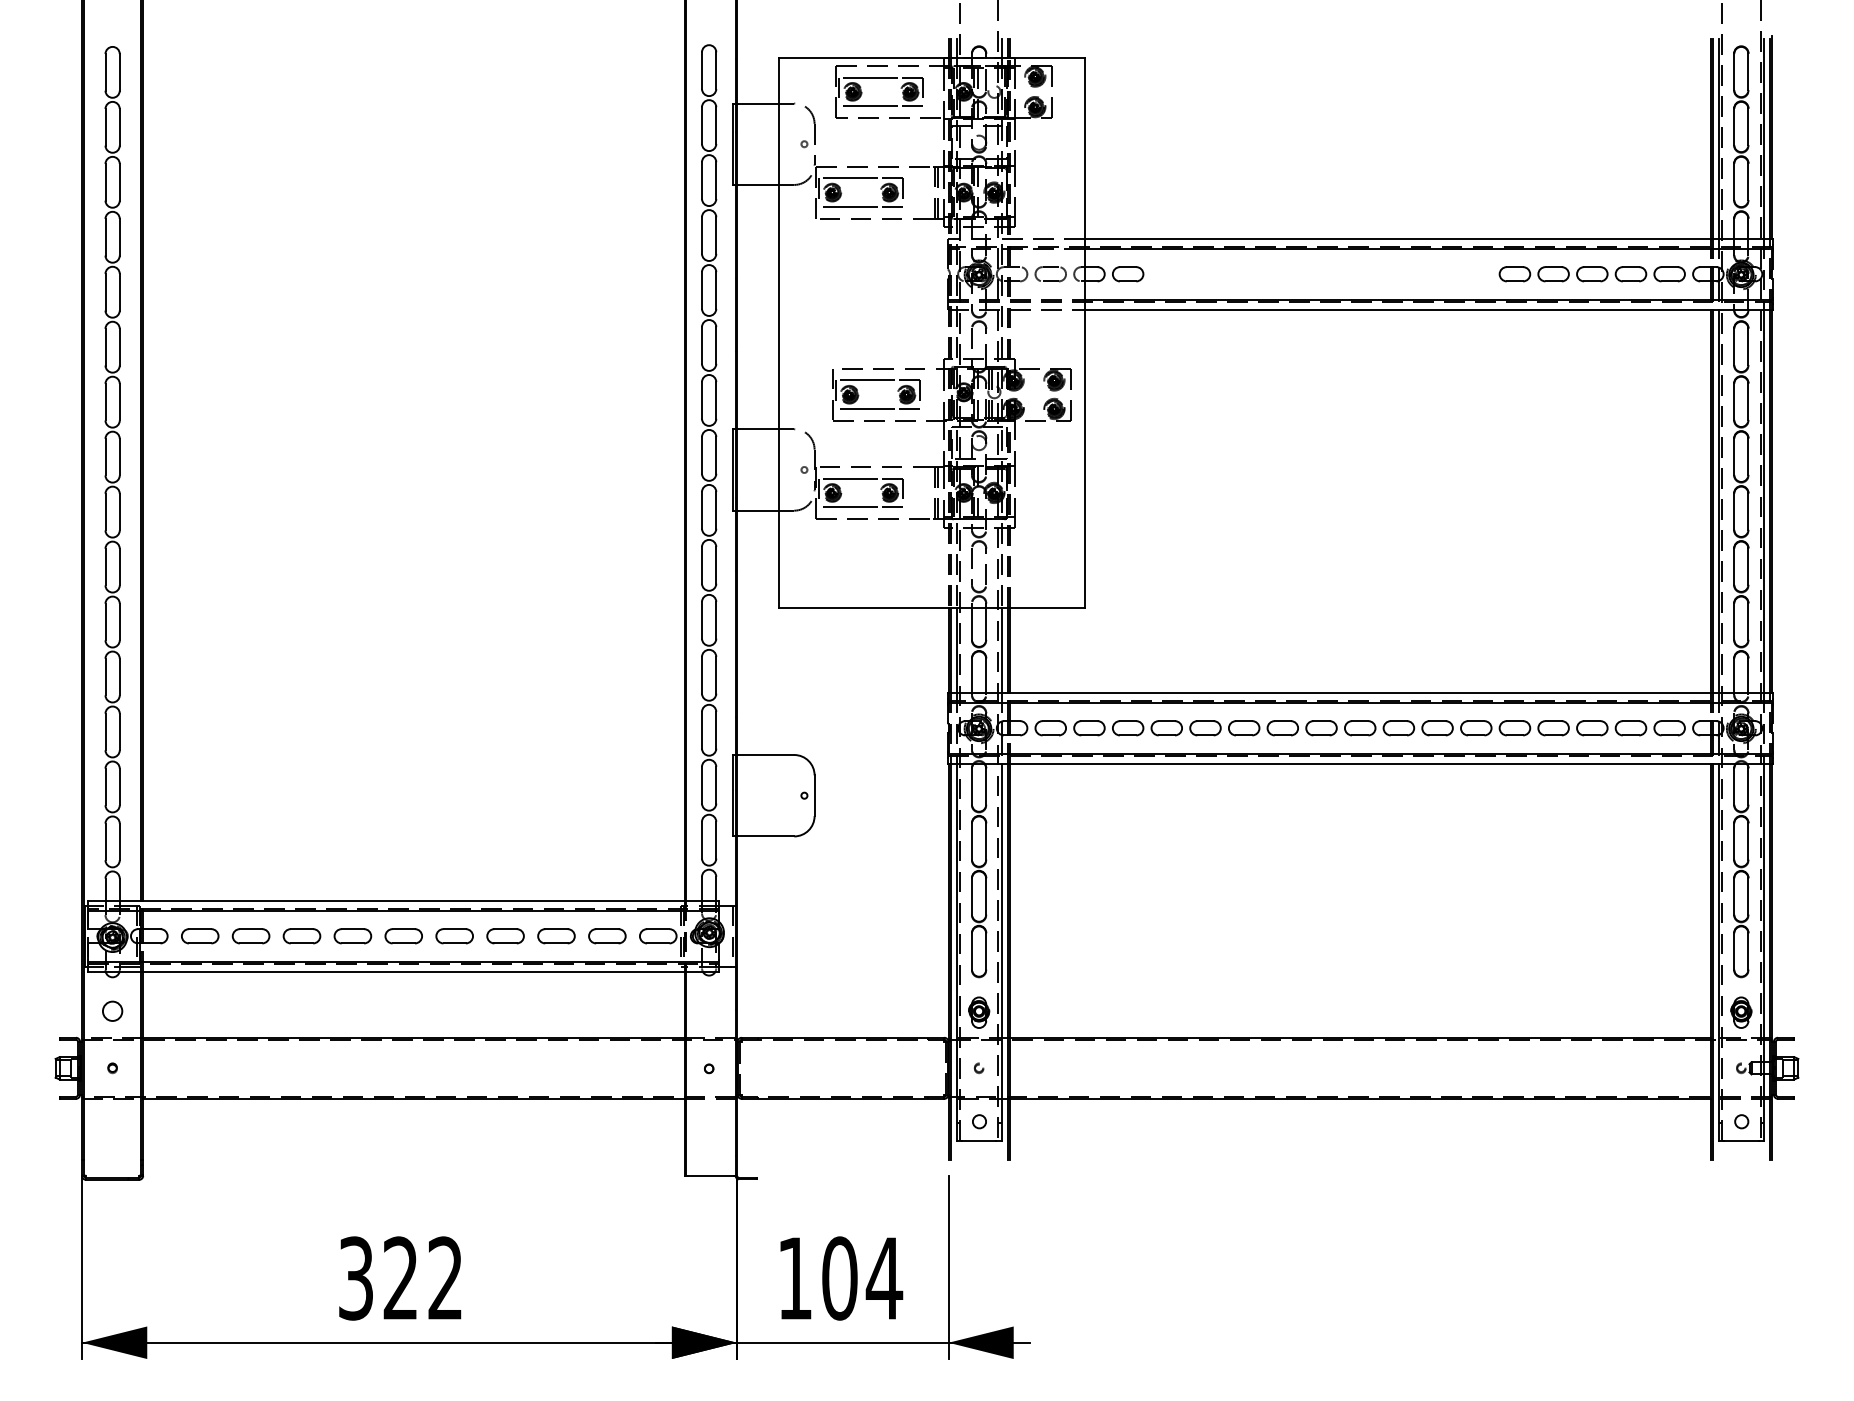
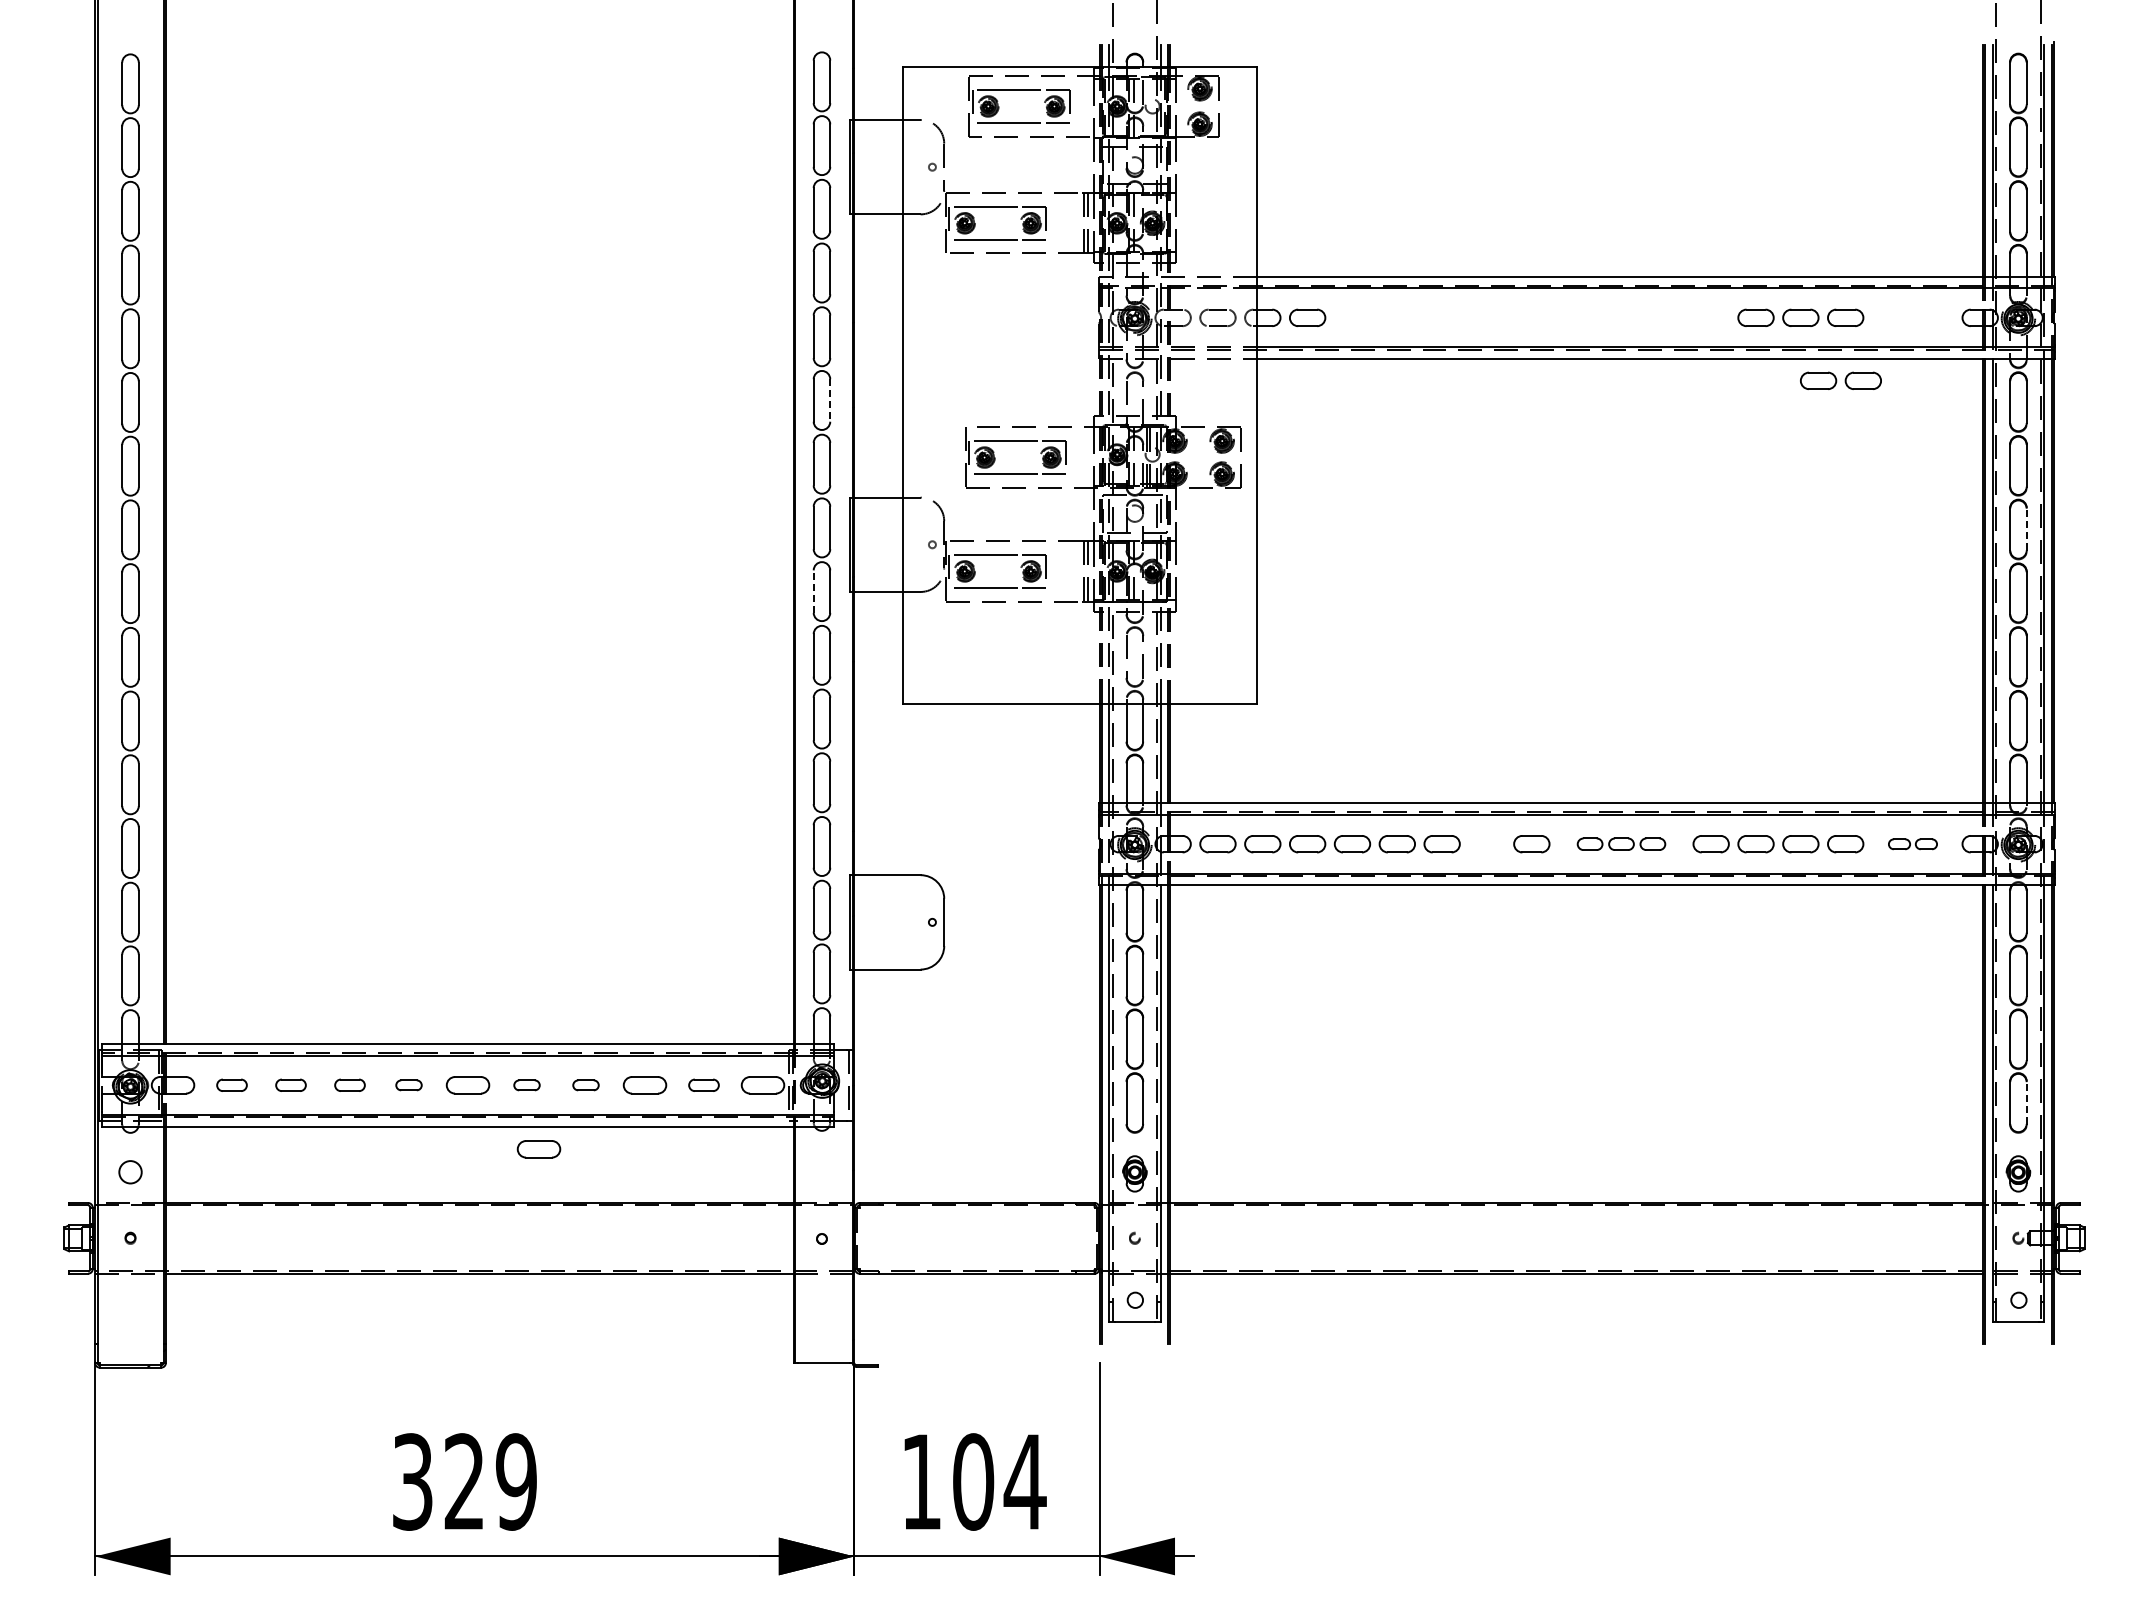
part: (1649, 273) -> (1840, 380), moved
line: (716, 345) -> (830, 400), solid -> dashed
line: (1748, 455) -> (2026, 528), solid -> dashed
line: (701, 510) -> (813, 591), solid -> dashed
part: (1282, 728) -> (1486, 844), removed
part: (1398, 728) -> (1621, 844), size x0.7
part: (1649, 728) -> (1912, 844), size x0.6
part: (199, 936) -> (231, 1085), size x0.7
part: (250, 936) -> (290, 1085), size x0.7
part: (301, 936) -> (349, 1085), size x0.7
part: (352, 936) -> (408, 1085), size x0.6
part: (454, 936) -> (526, 1085), size x0.6
part: (505, 936) -> (585, 1085), size x0.6
part: (606, 936) -> (703, 1085), size x0.7
line: (1748, 951) -> (2026, 1102), solid -> dashed
part: (464, 991) -> (538, 1149), added
text: (445, 1278) -> (516, 1481), 322 -> 329

